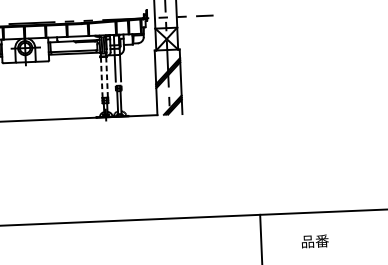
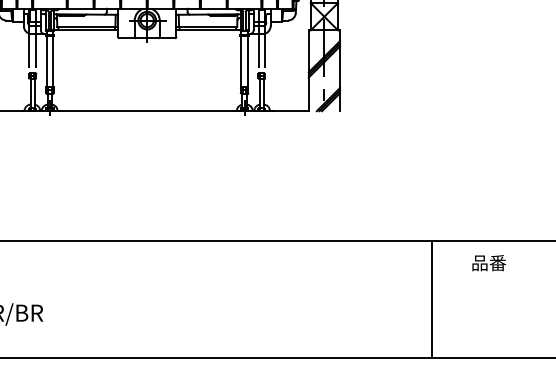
line: (101, 77) -> (241, 61), dashed -> solid
line: (106, 77) -> (247, 61), dashed -> solid
text: (314, 241) -> (488, 263), moved

